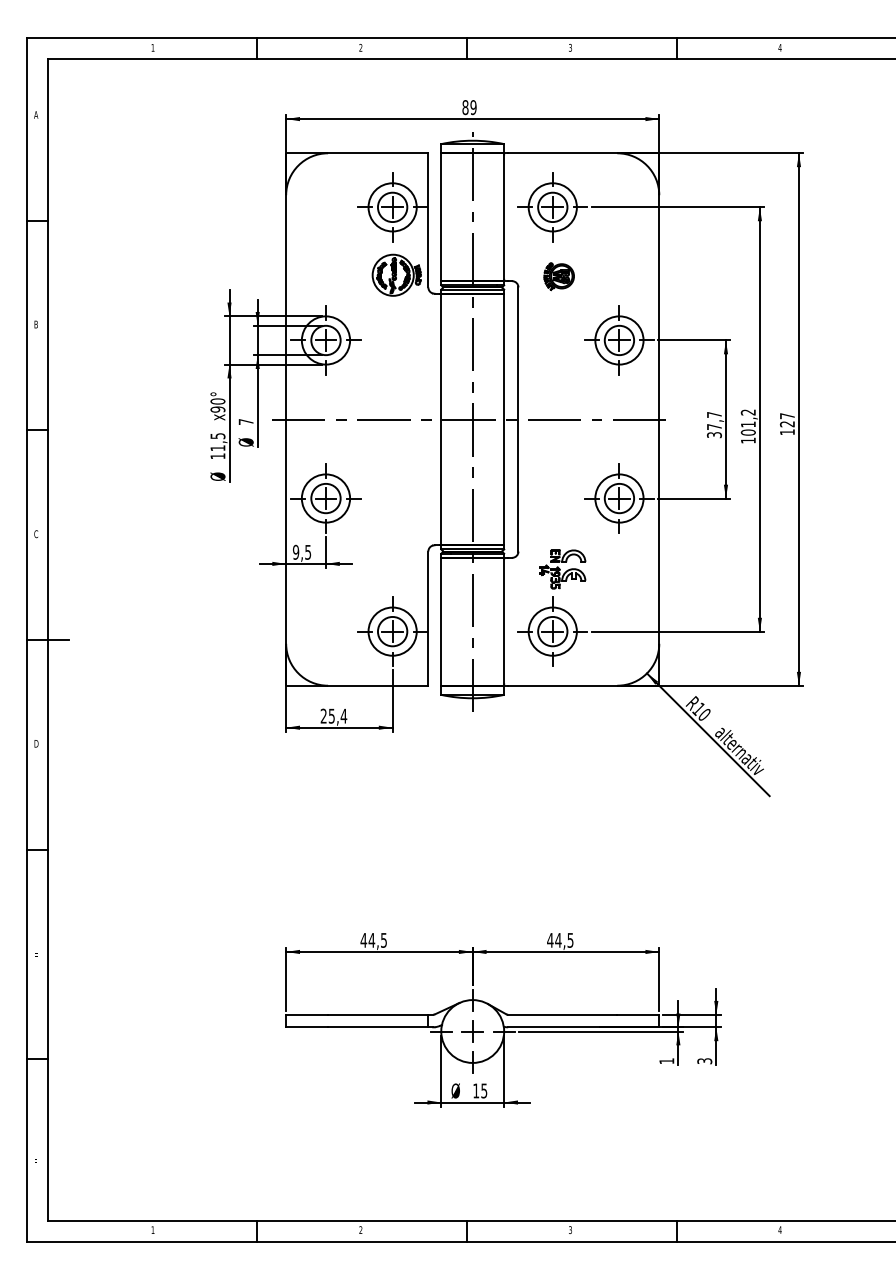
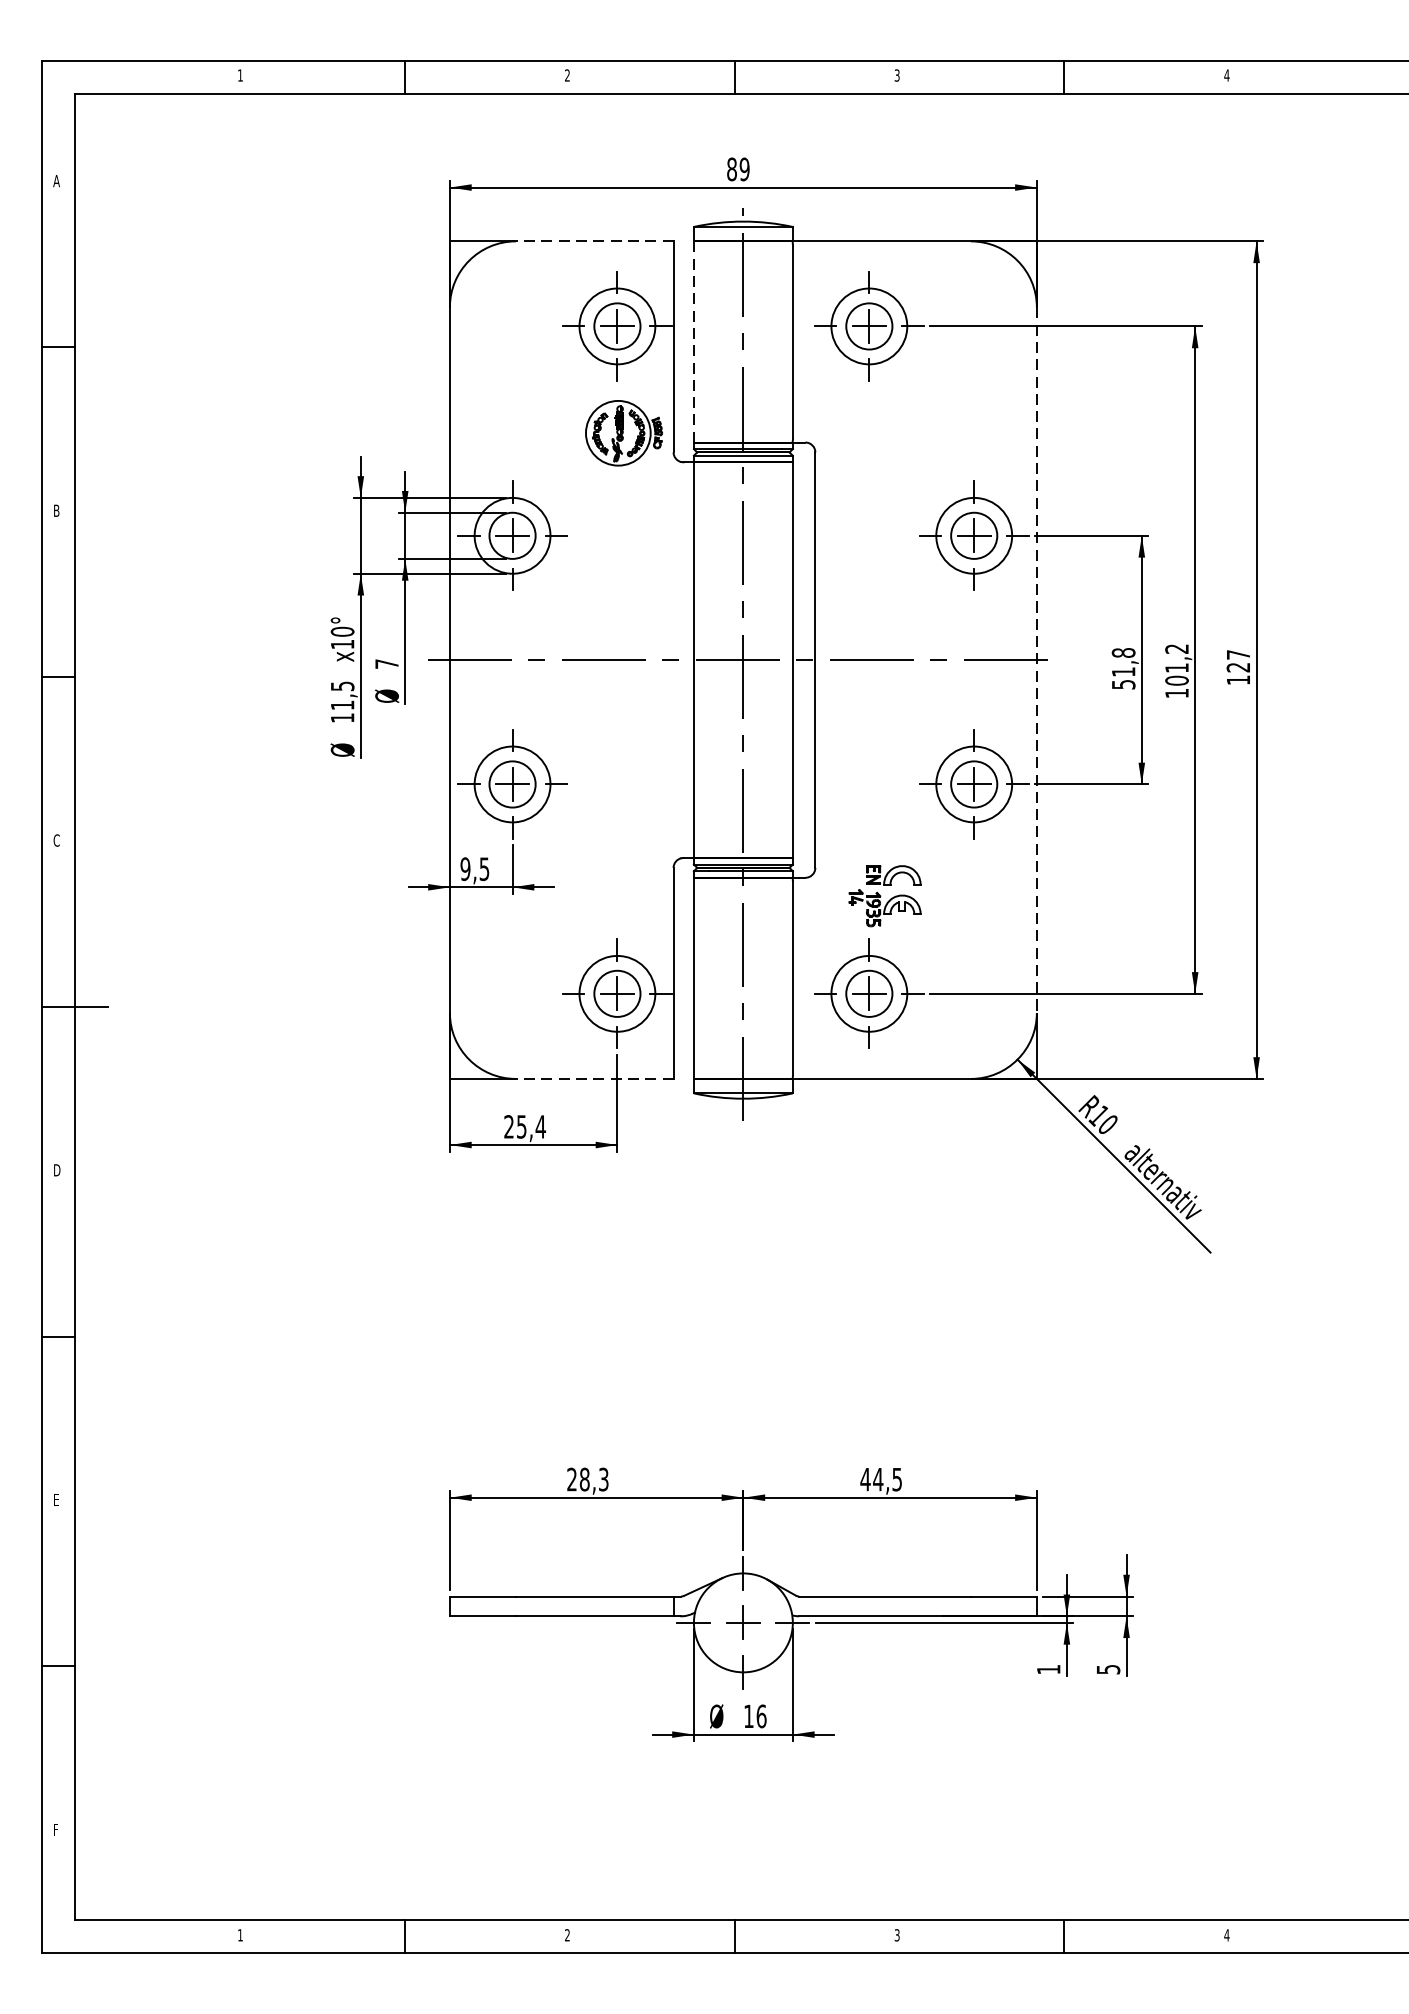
line: (377, 153) -> (593, 241), solid -> dashed
line: (441, 217) -> (694, 342), solid -> dashed
part: (558, 276) -> (878, 435), removed
text: (217, 409) -> (341, 644), x90° -> x10°
line: (659, 420) -> (1037, 661), solid -> dashed
text: (713, 424) -> (1122, 667), 37,7 -> 51,8
line: (377, 685) -> (593, 1078), solid -> dashed
text: (373, 939) -> (587, 1478), 44,5 -> 28,3
text: (704, 1060) -> (1108, 1668), 3 -> 5
text: (484, 1090) -> (761, 1715), 15 -> 16

